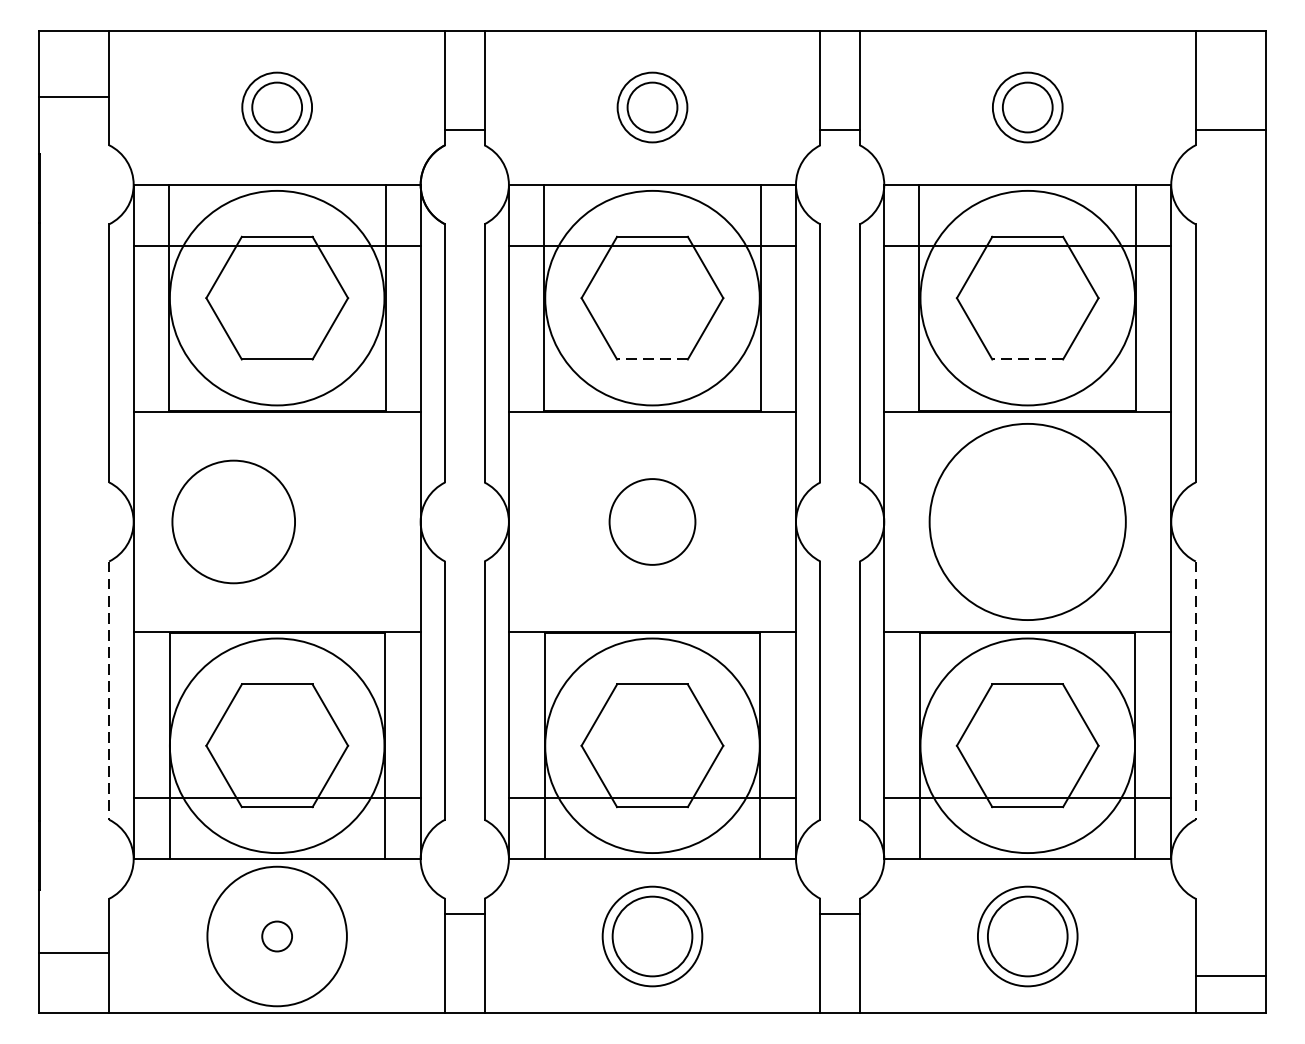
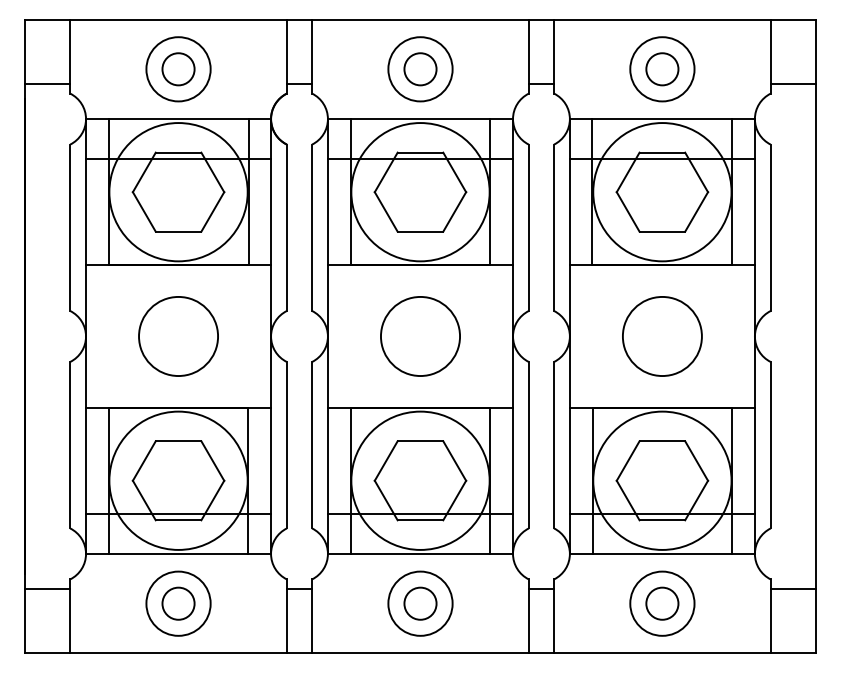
line: (73, 96) -> (47, 83), moved
circle: (277, 107) -> (178, 69), size x1.43
circle: (652, 107) -> (420, 69), size x1.43
circle: (1027, 107) -> (662, 69), size x1.43
line: (652, 359) -> (420, 231), dashed -> solid
line: (1027, 359) -> (662, 231), dashed -> solid
circle: (233, 522) -> (178, 336), moved
circle: (652, 522) -> (420, 336), size x1.43
circle: (1026, 522) -> (661, 336), size x0.62
line: (109, 691) -> (70, 445), dashed -> solid
line: (1195, 691) -> (770, 445), dashed -> solid
circle: (277, 936) -> (178, 603), size x0.71
circle: (277, 936) -> (178, 603), size x1.67
circle: (652, 936) -> (420, 603), size x0.62
circle: (1027, 936) -> (662, 603), size x0.62
line: (73, 953) -> (47, 589), moved
line: (1229, 976) -> (792, 589), moved

